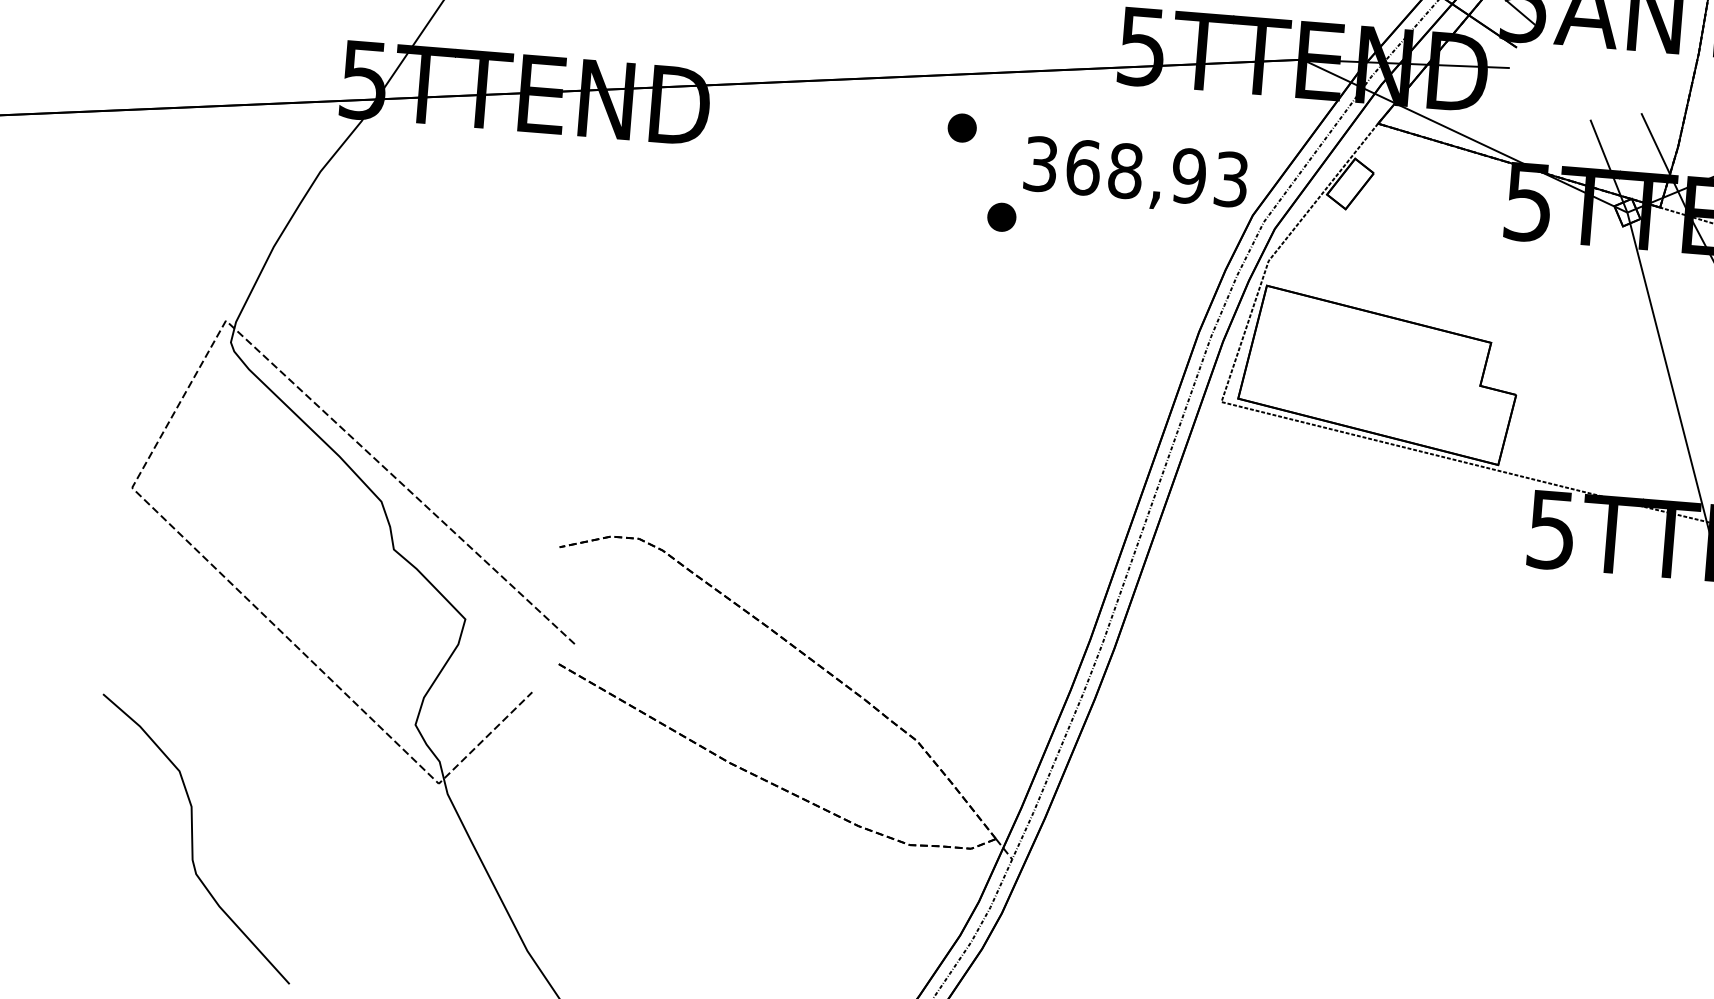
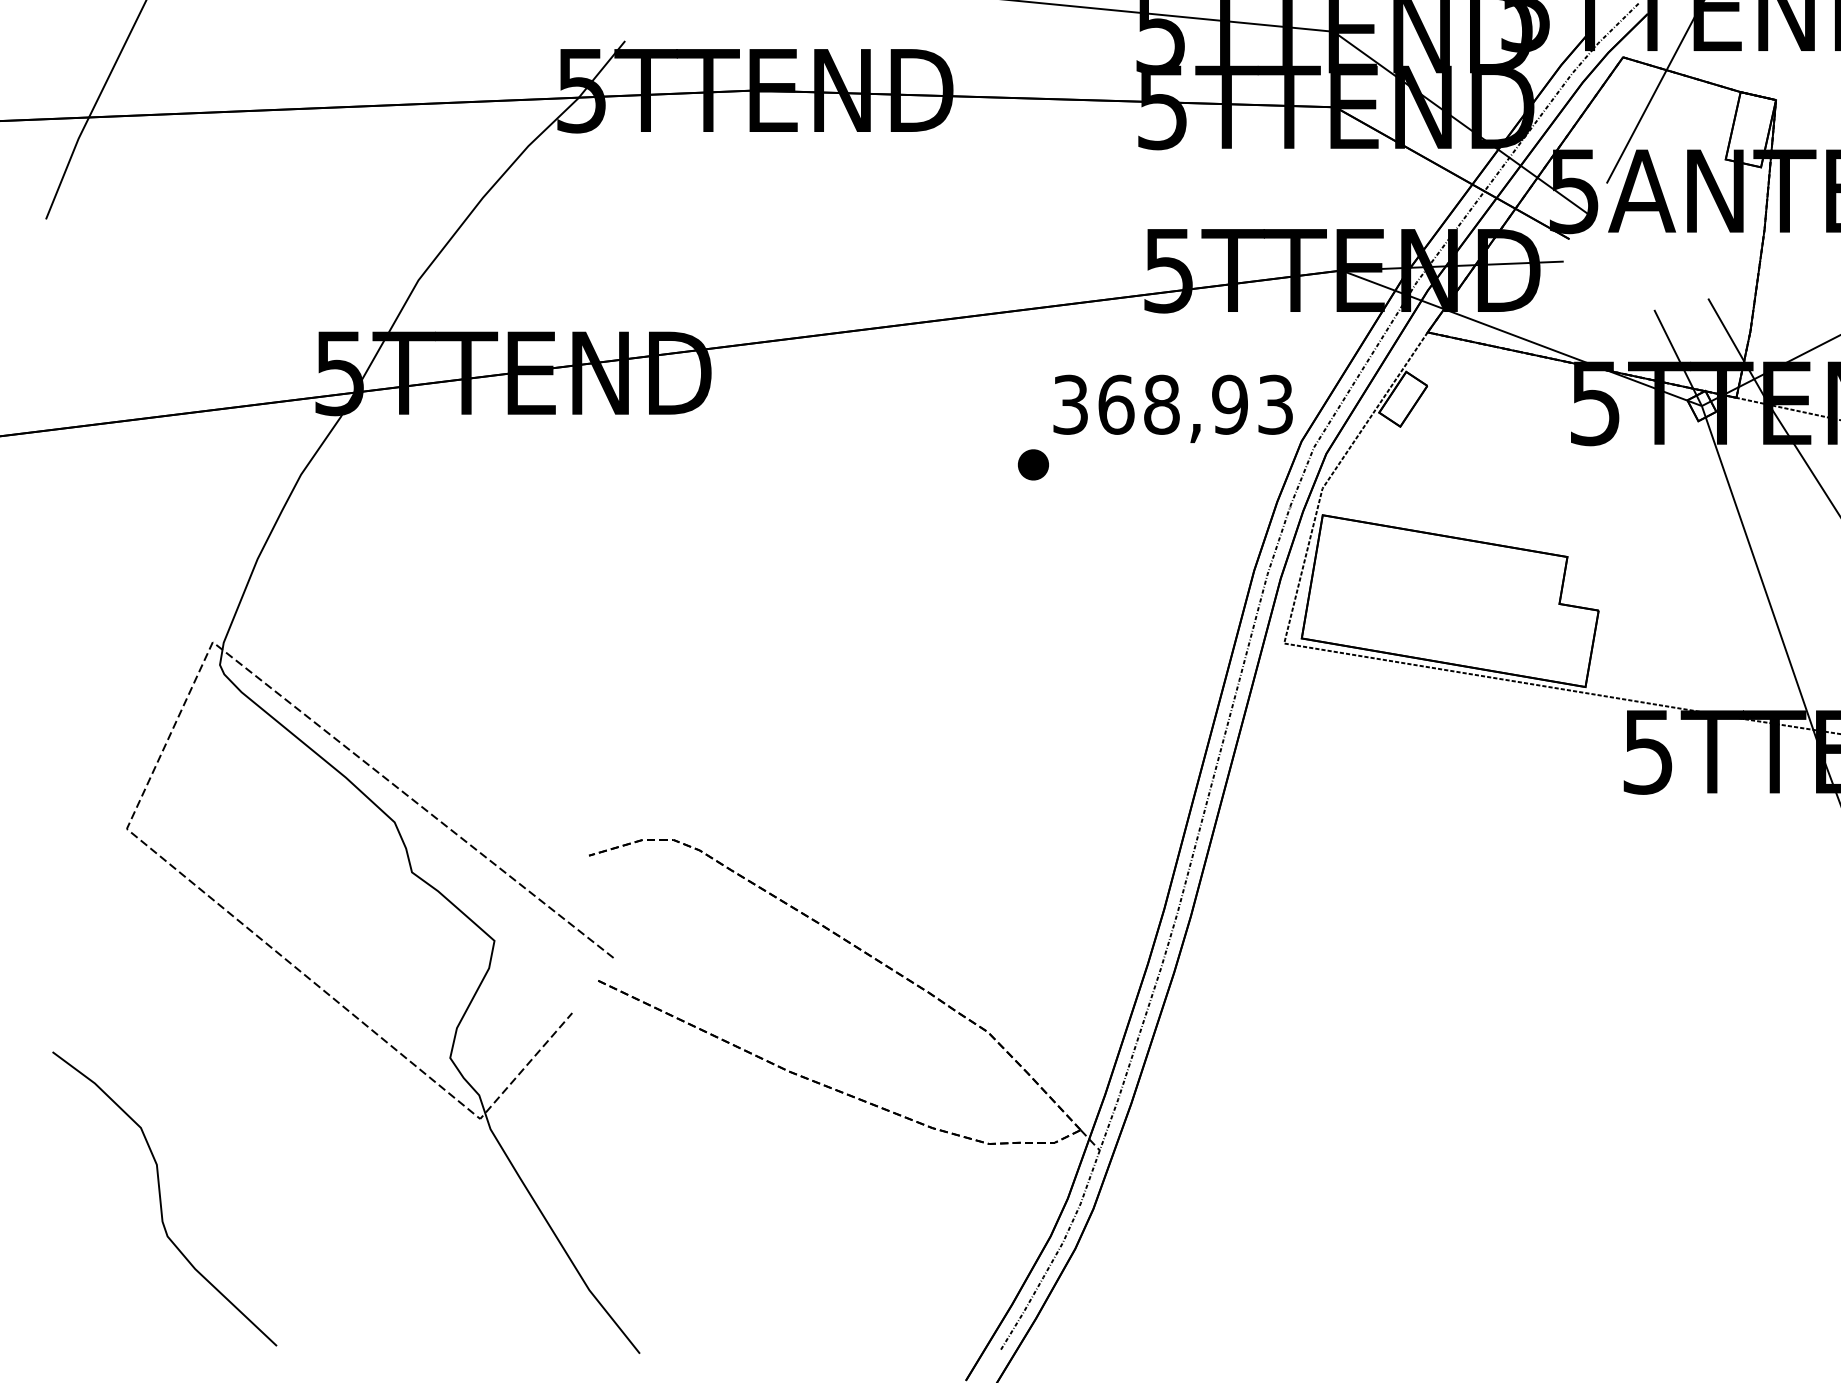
part: (962, 127) -> (983, 372), removed
curve: (193, 838) -> (161, 1198), moved

